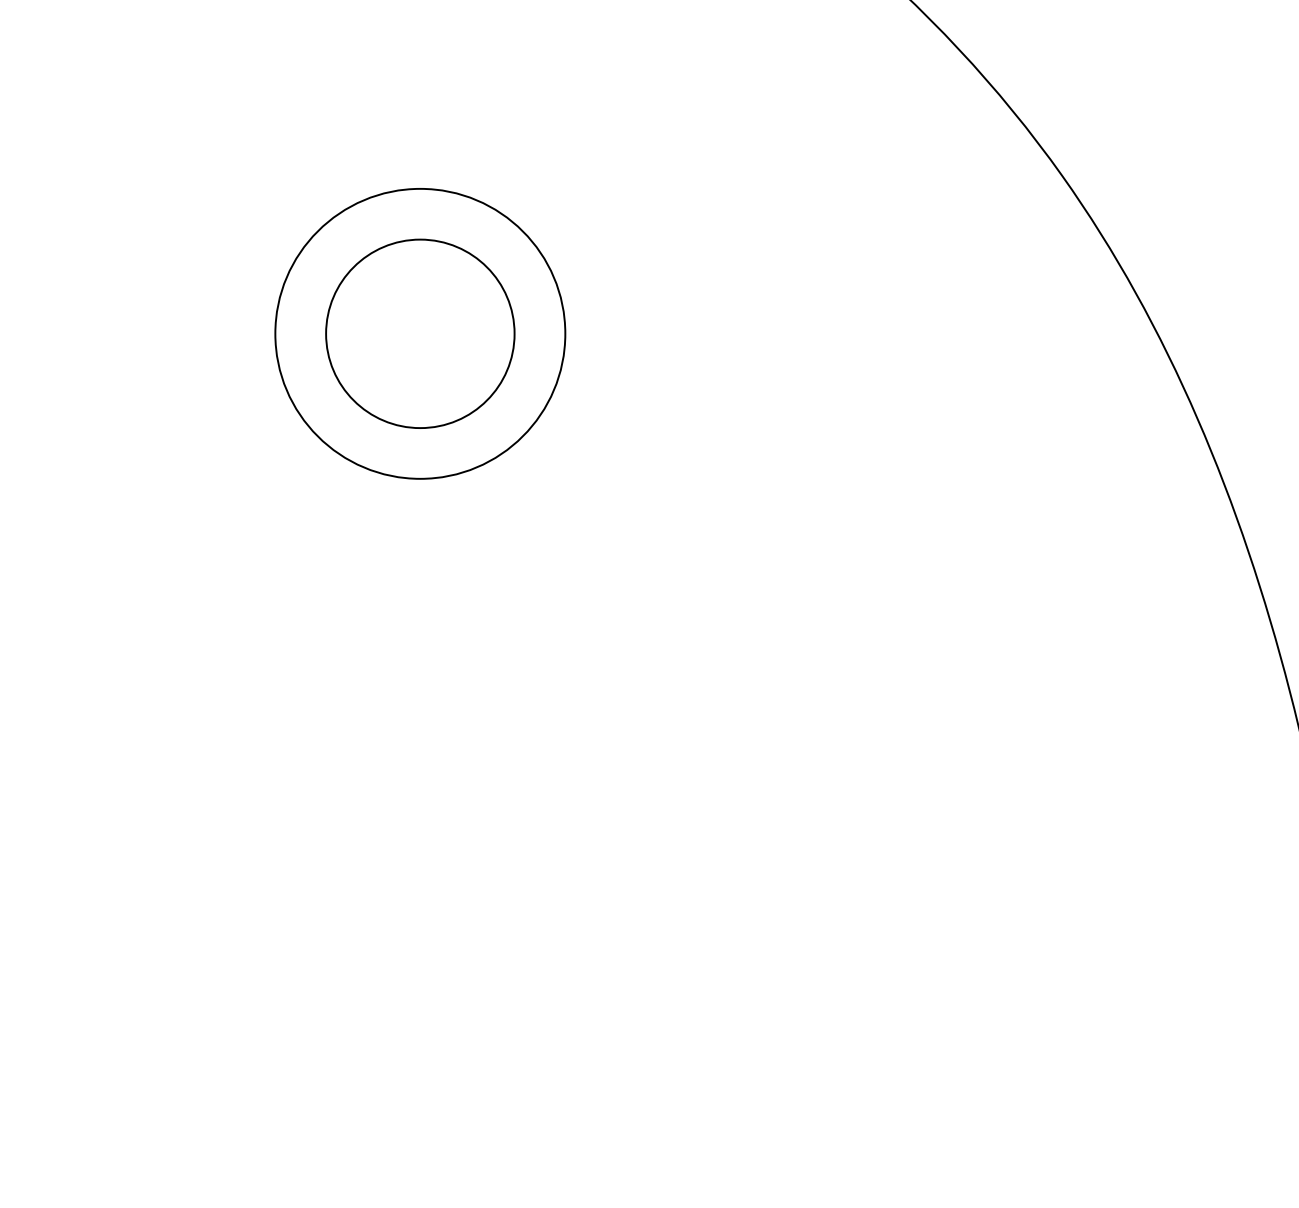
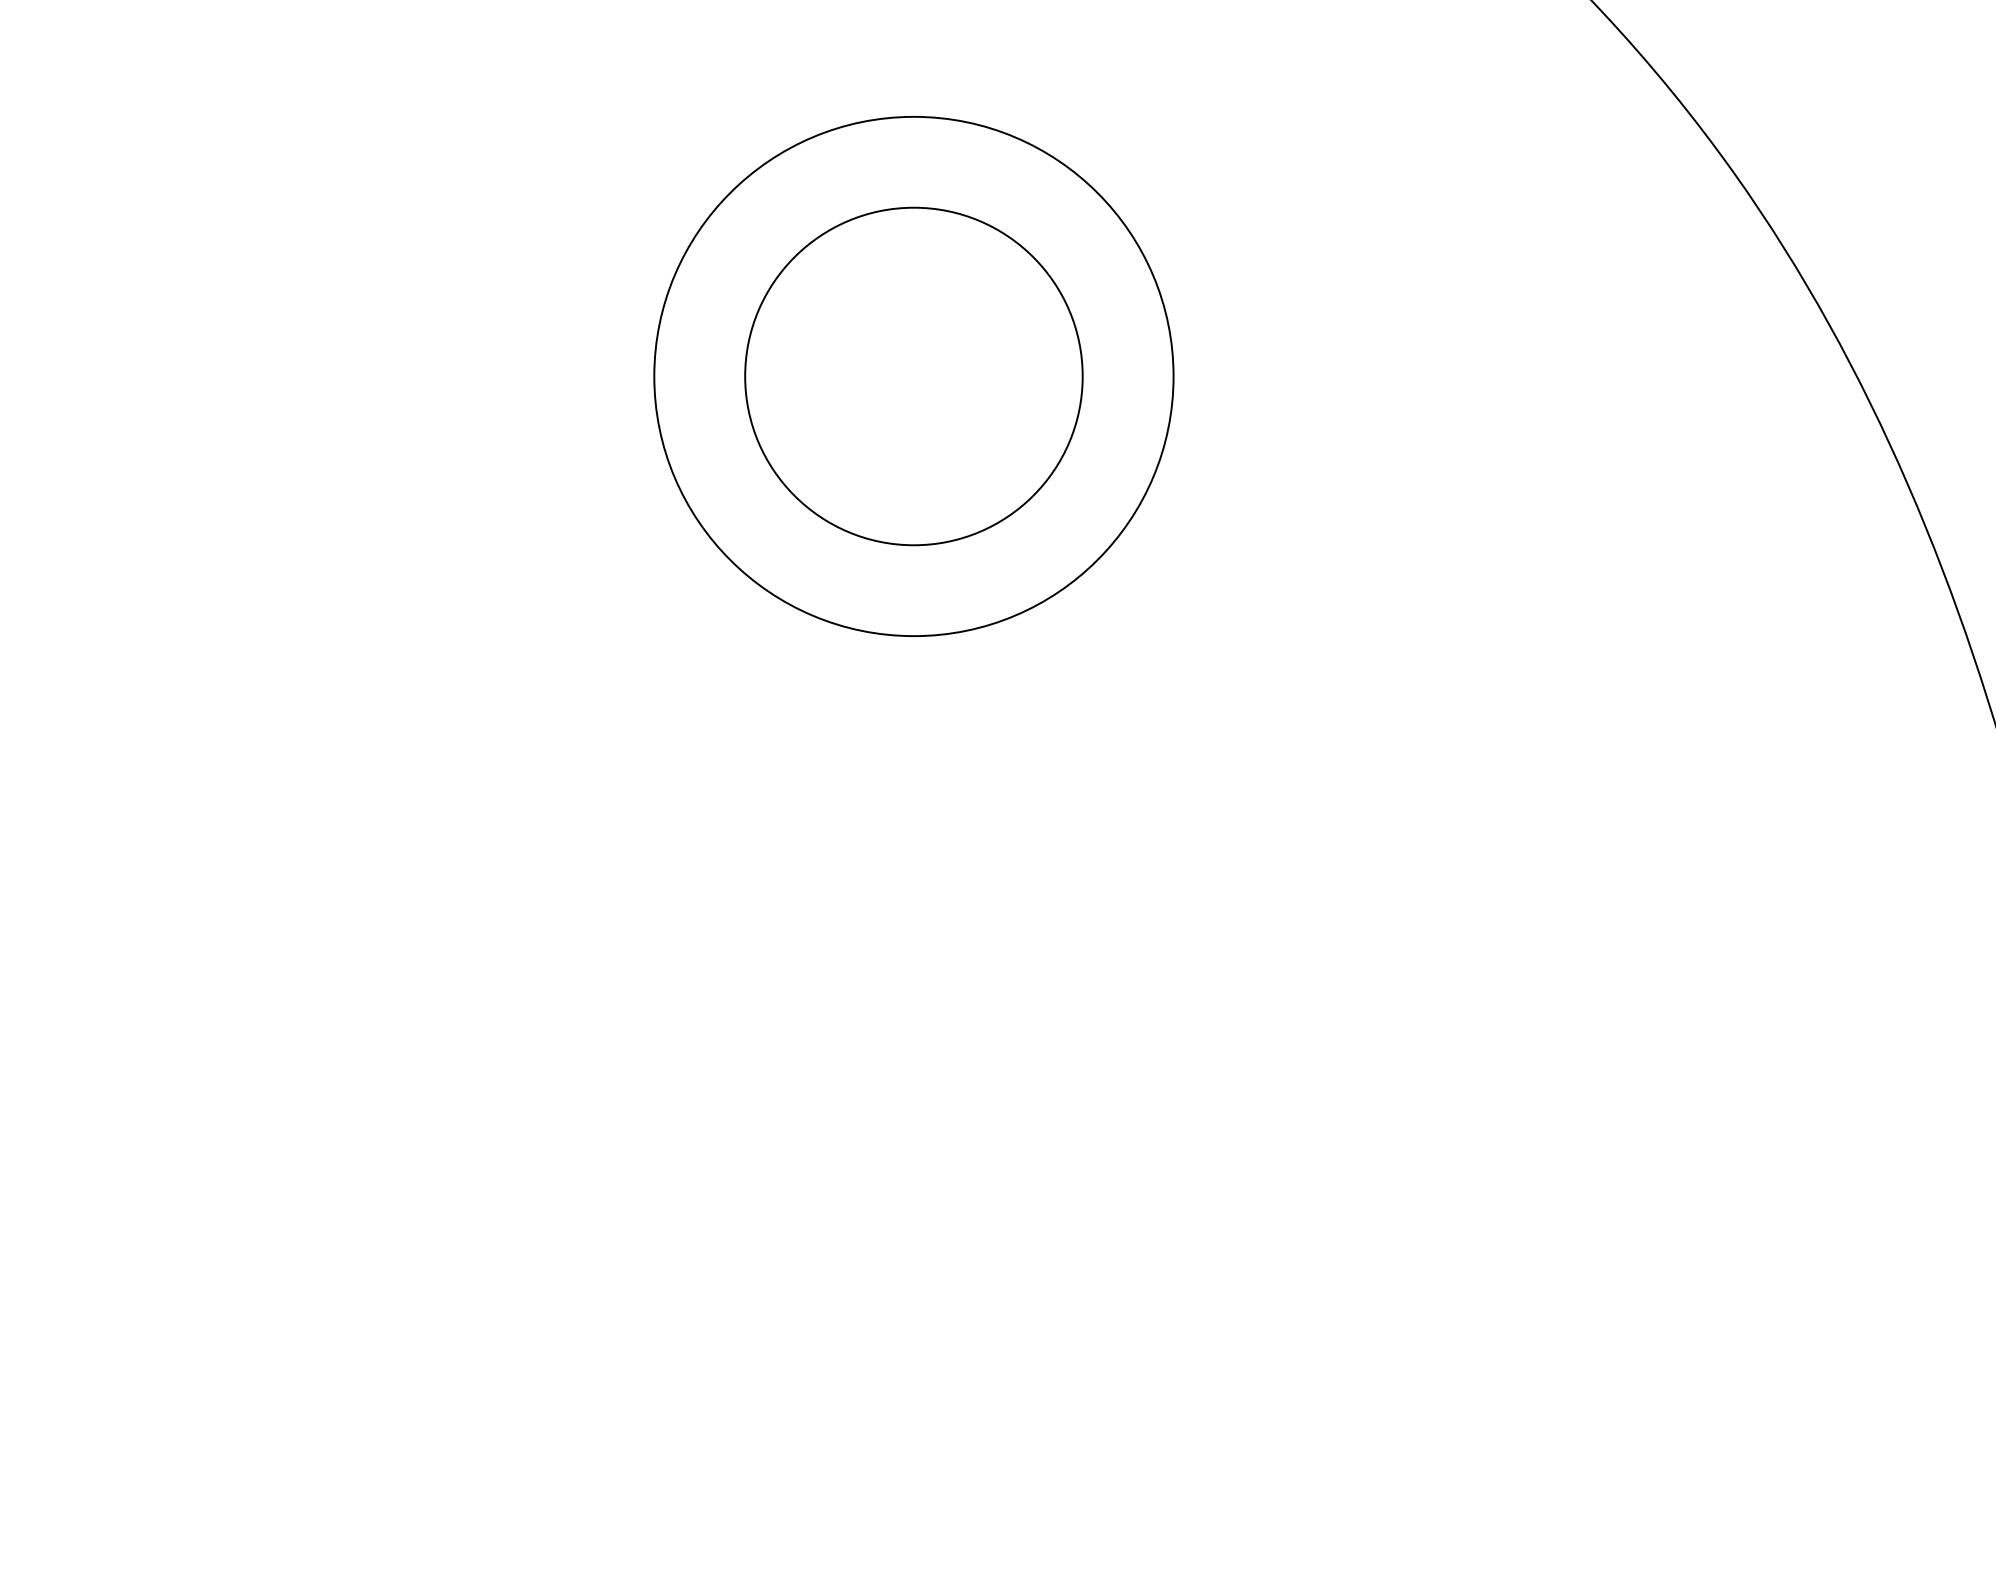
circle: (420, 333) -> (913, 376), size x1.4
circle: (420, 333) -> (913, 376), size x1.4

